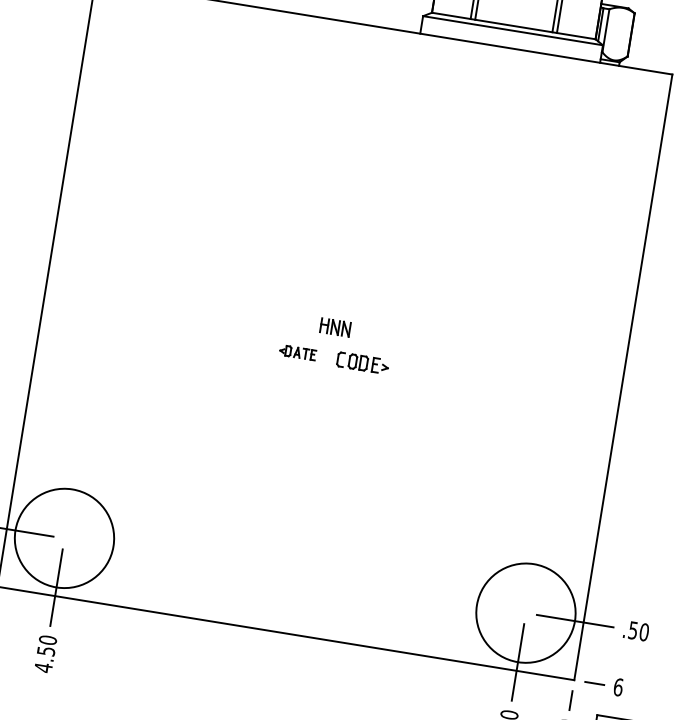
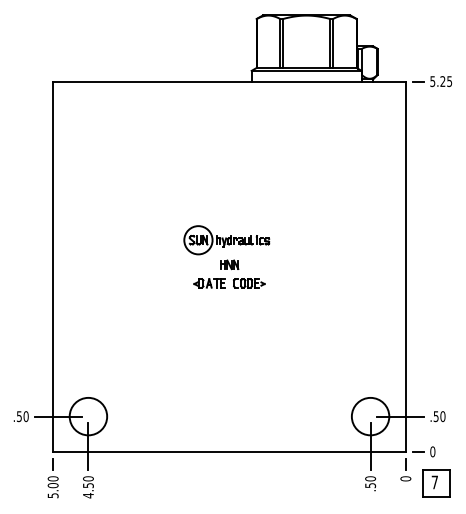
part: (336, 286) -> (226, 240), added
part: (297, 352) -> (209, 283), size x1.43
circle: (64, 538) -> (88, 416), size x0.62
circle: (525, 612) -> (370, 416), size x0.62
text: (617, 686) -> (432, 451), 6 -> 0

